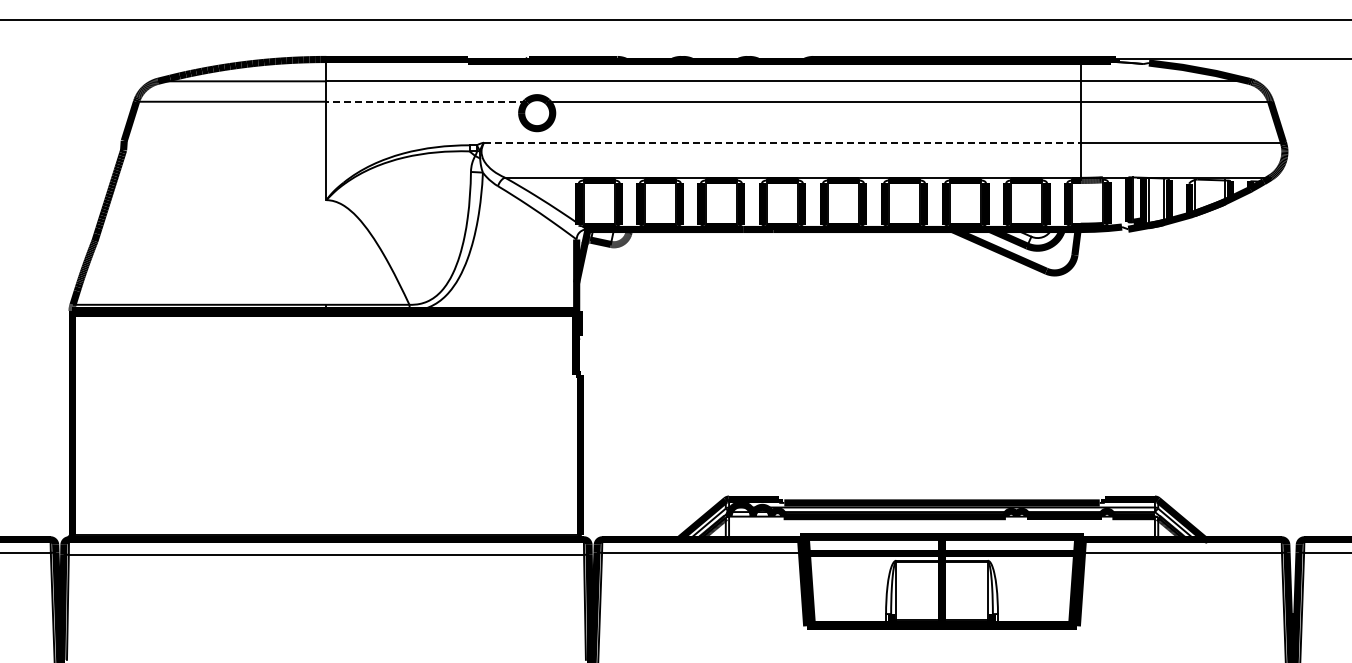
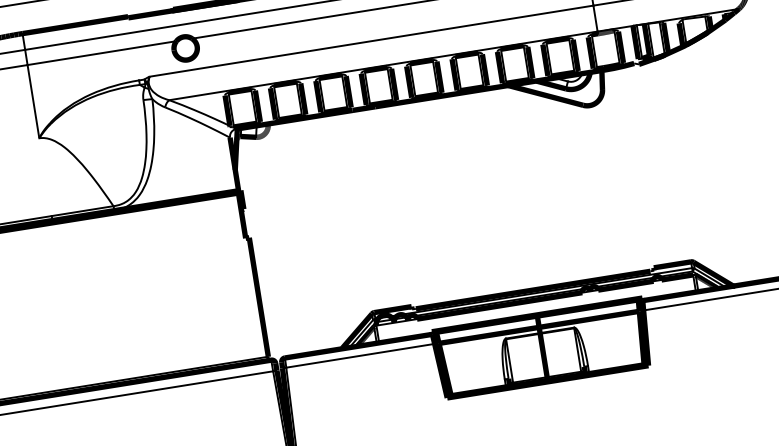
line: (426, 101) -> (101, 52), dashed -> solid
line: (782, 142) -> (371, 41), dashed -> solid

